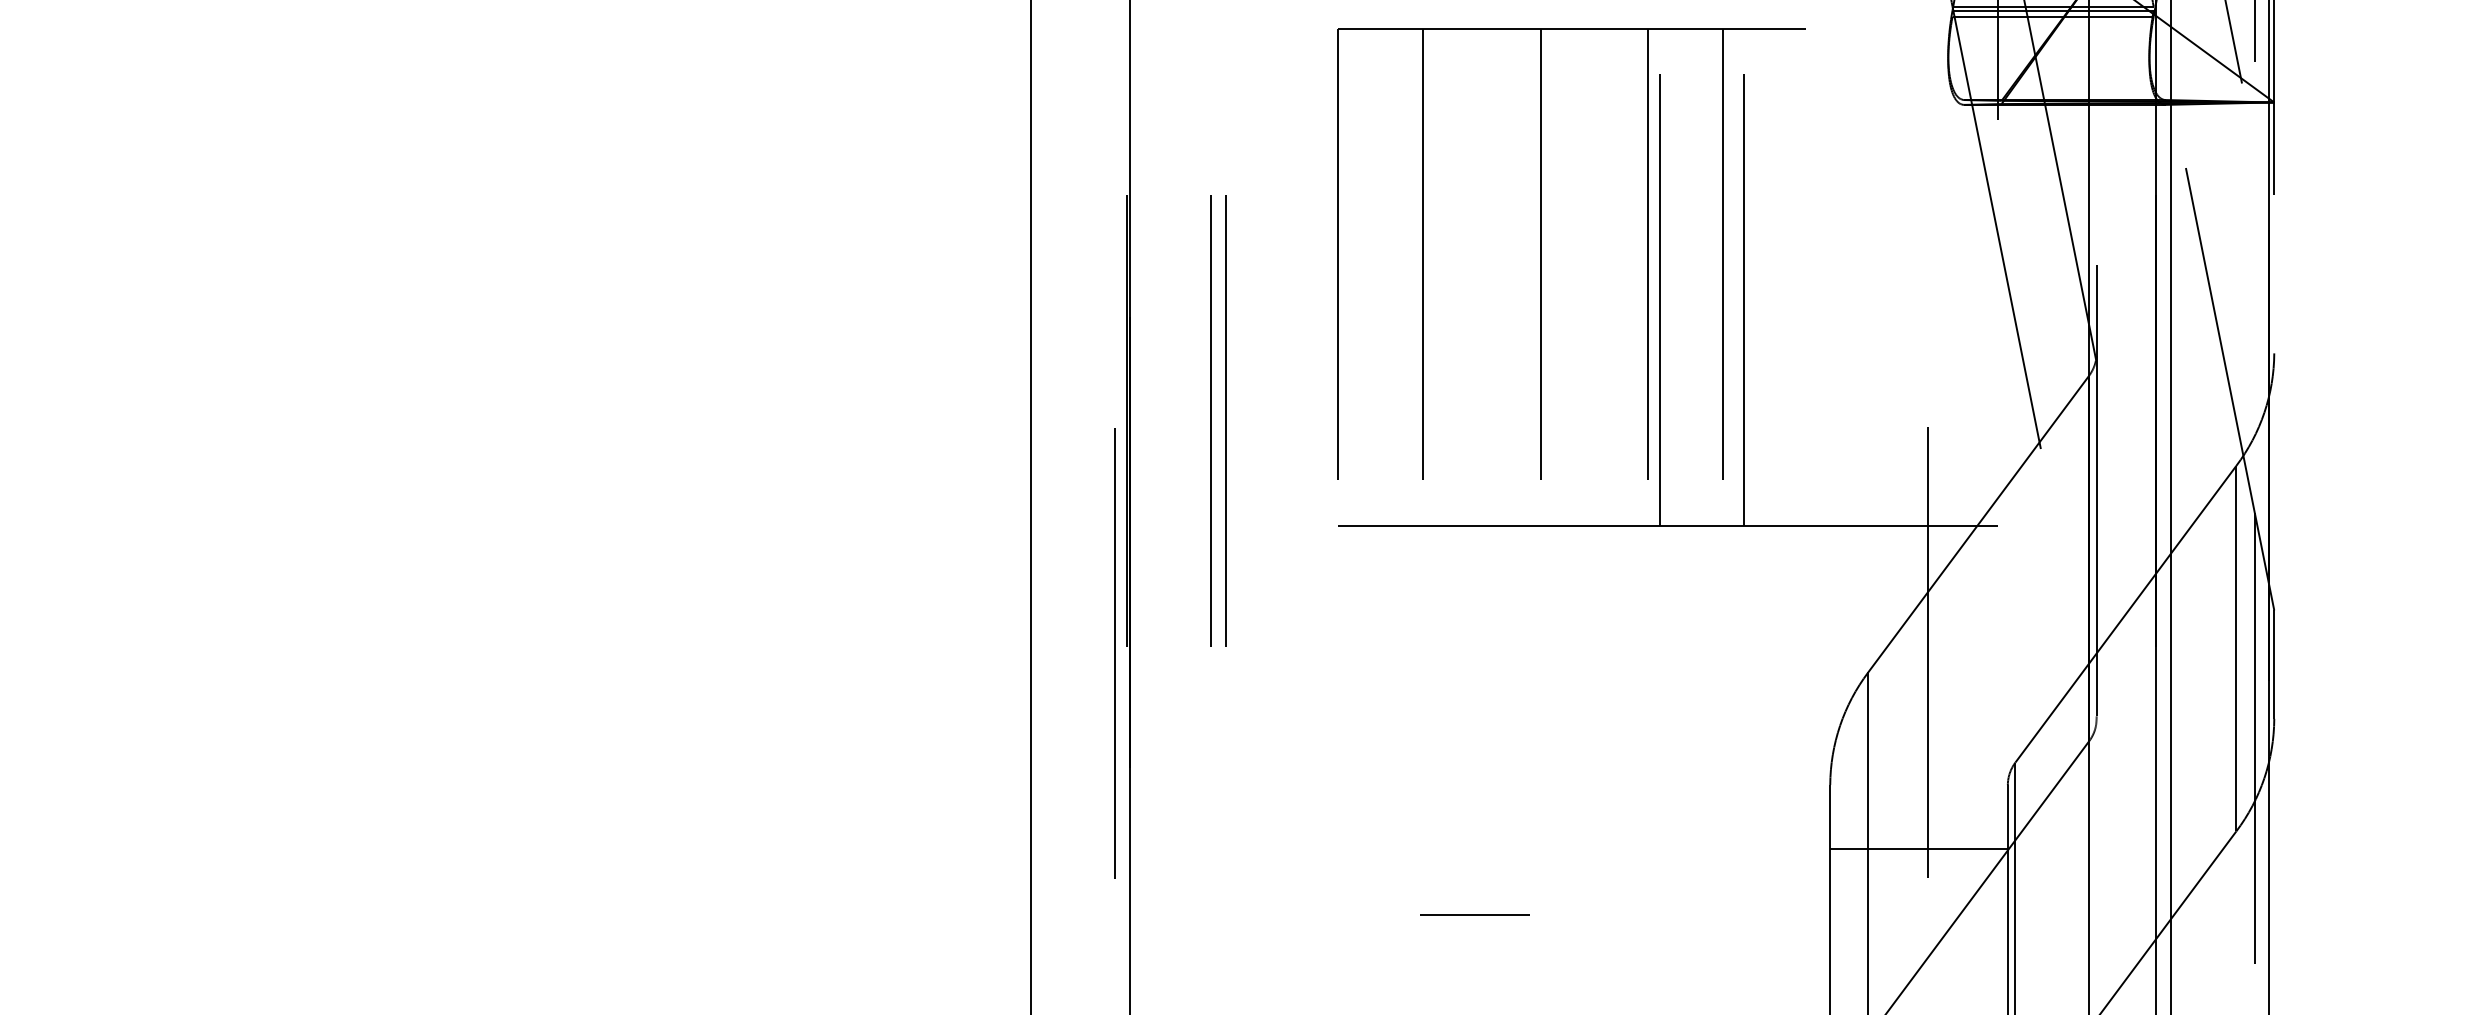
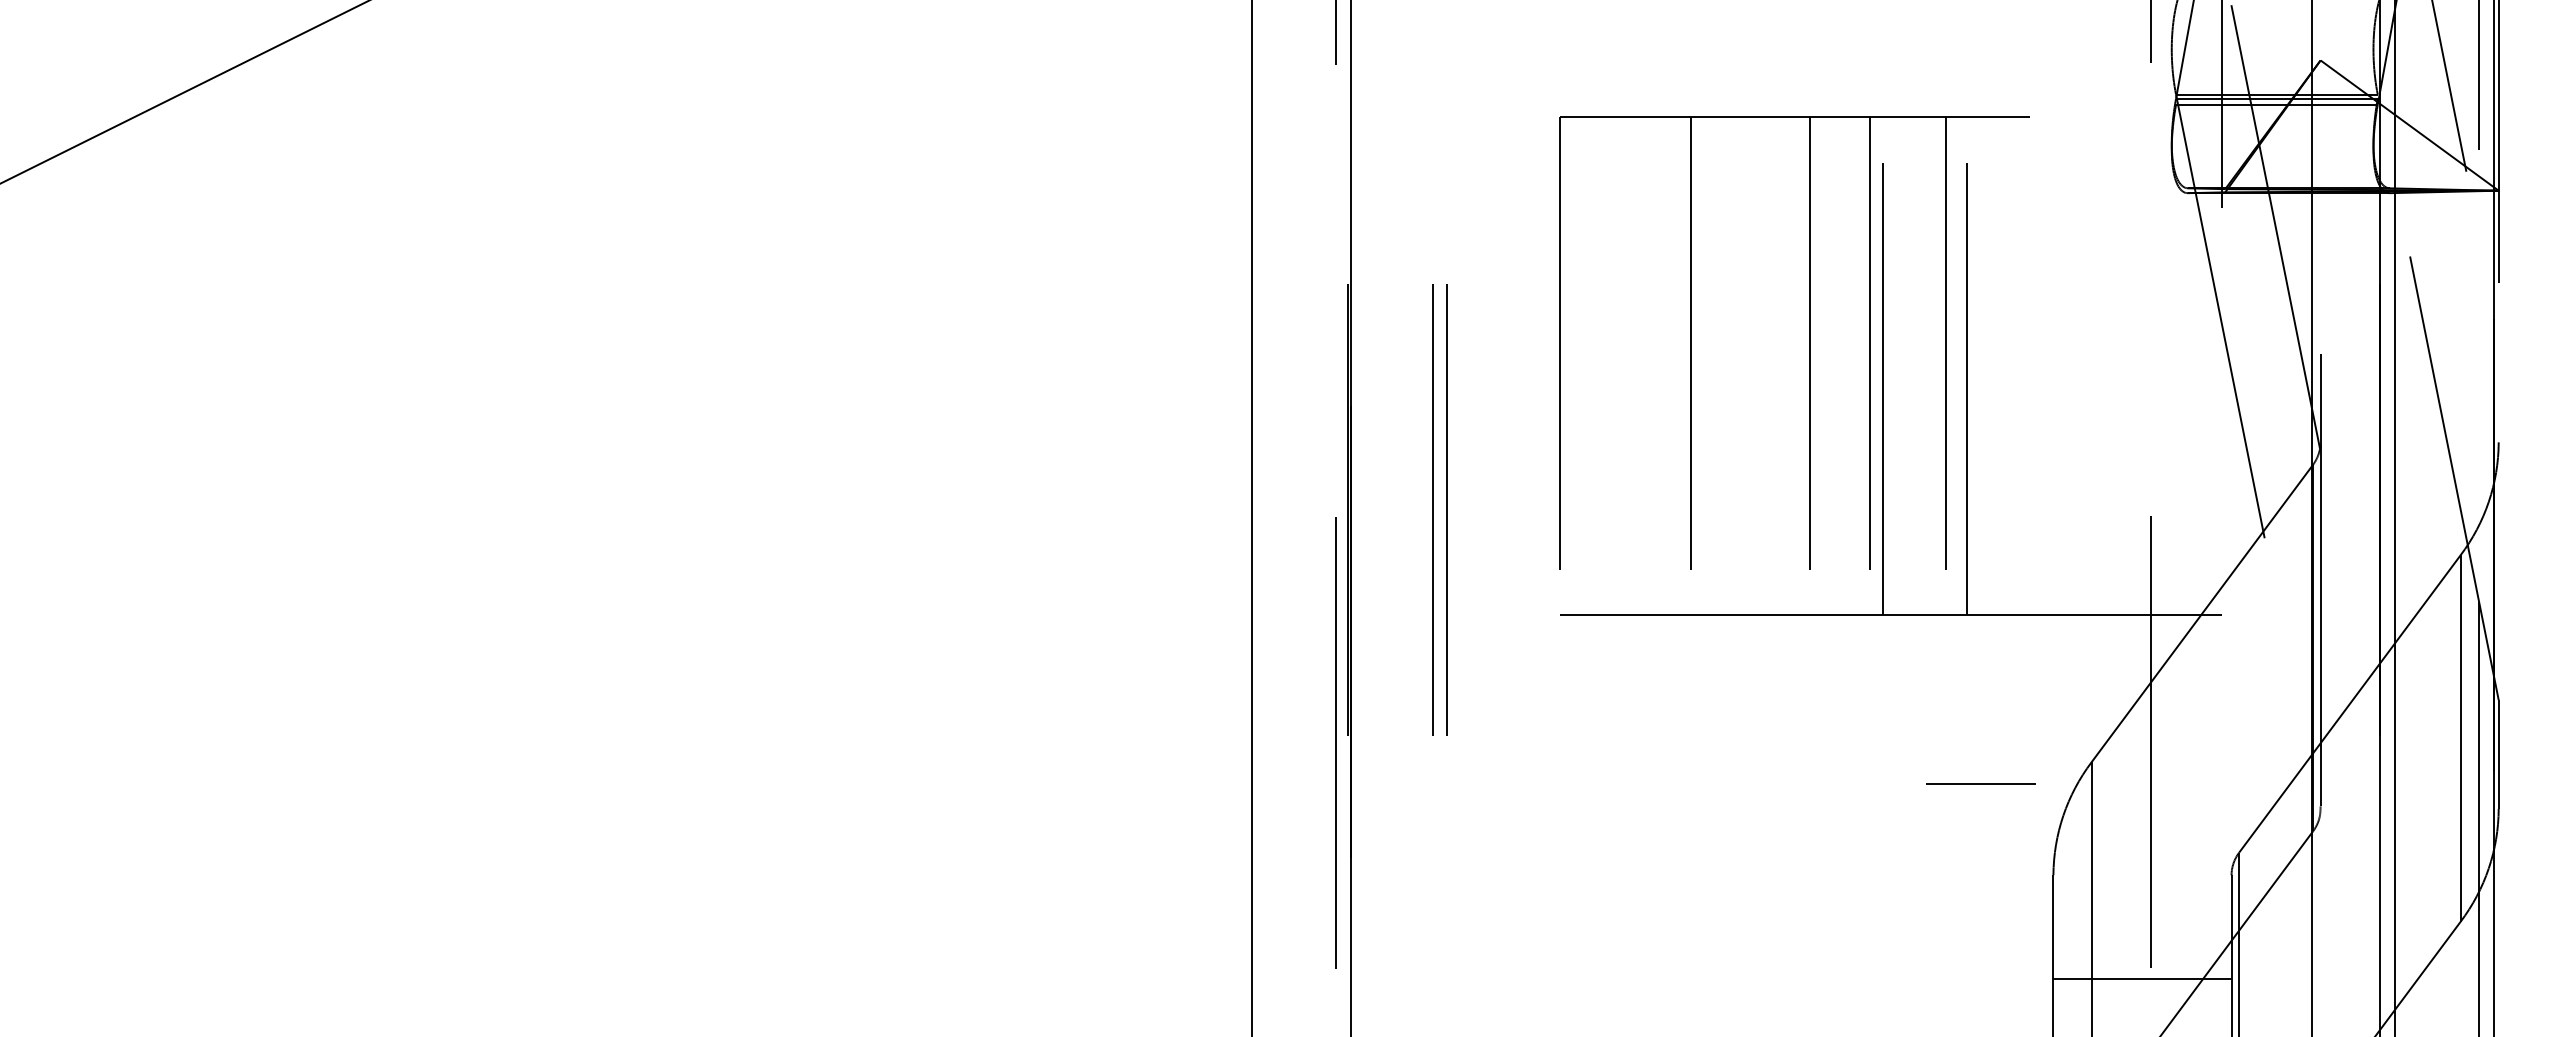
line: (1422, 277) -> (1690, 366), moved
line: (1541, 277) -> (1809, 366), moved
line: (1919, 849) -> (2142, 979), moved
line: (1474, 914) -> (1980, 783), moved

